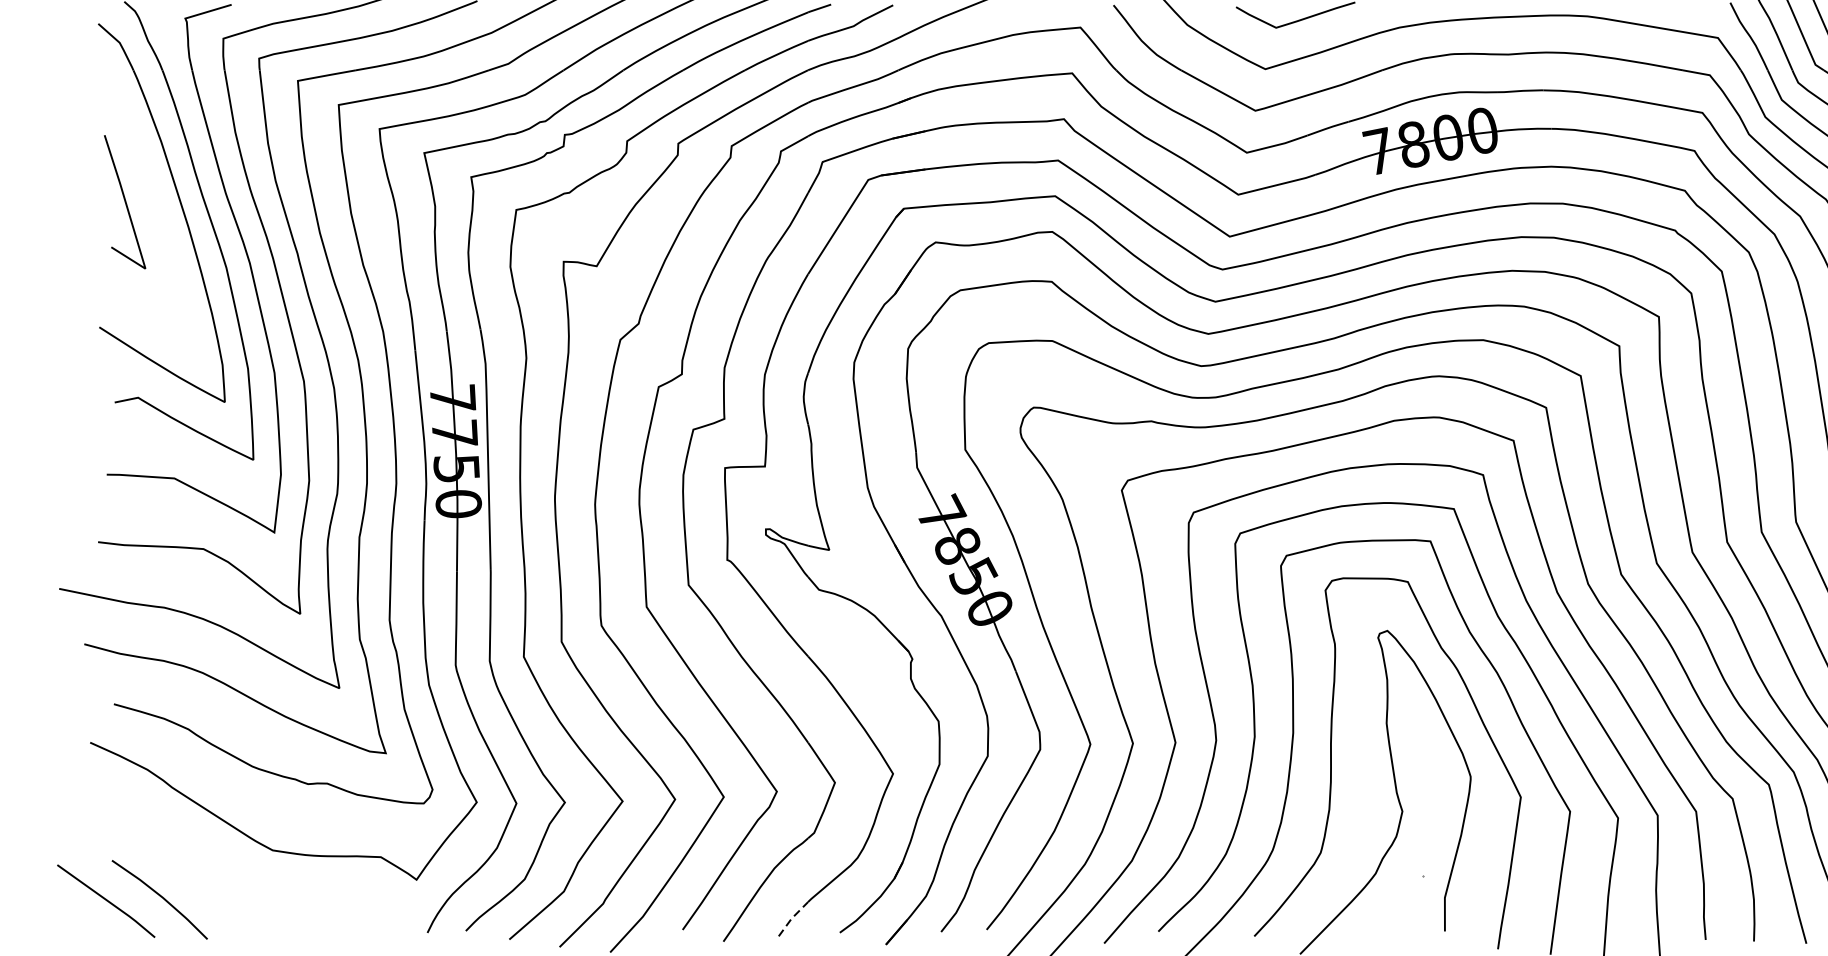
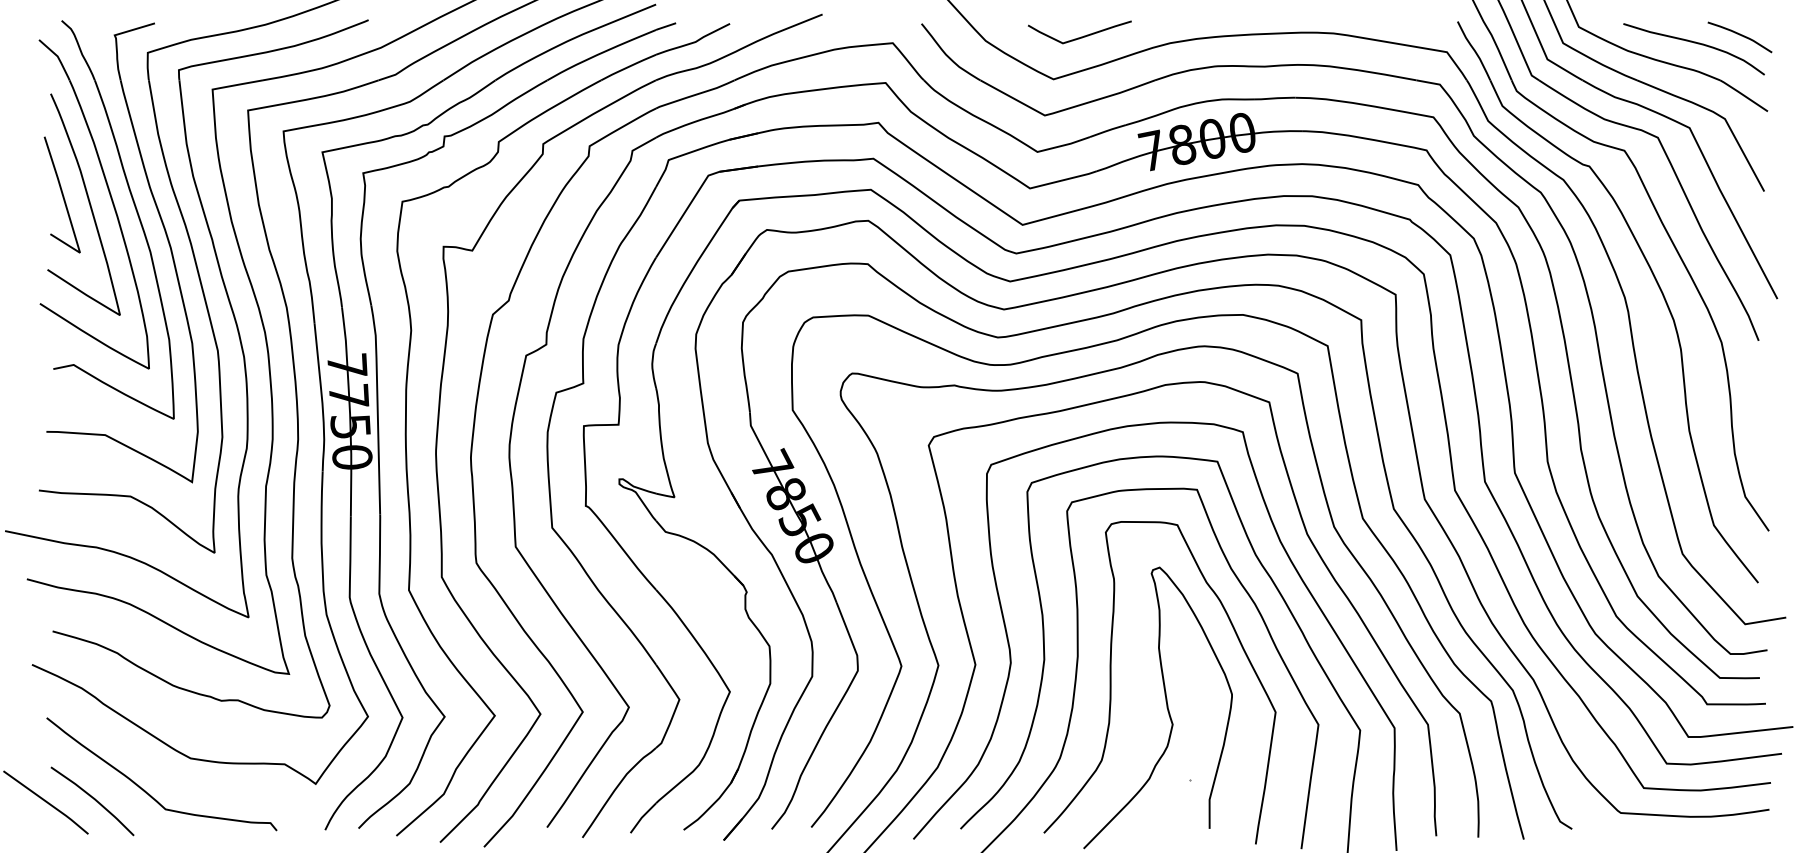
curve: (155, 210) -> (88, 202), added
curve: (225, 890) -> (149, 793), added
line: (791, 918) -> (641, 817), dashed -> solid

